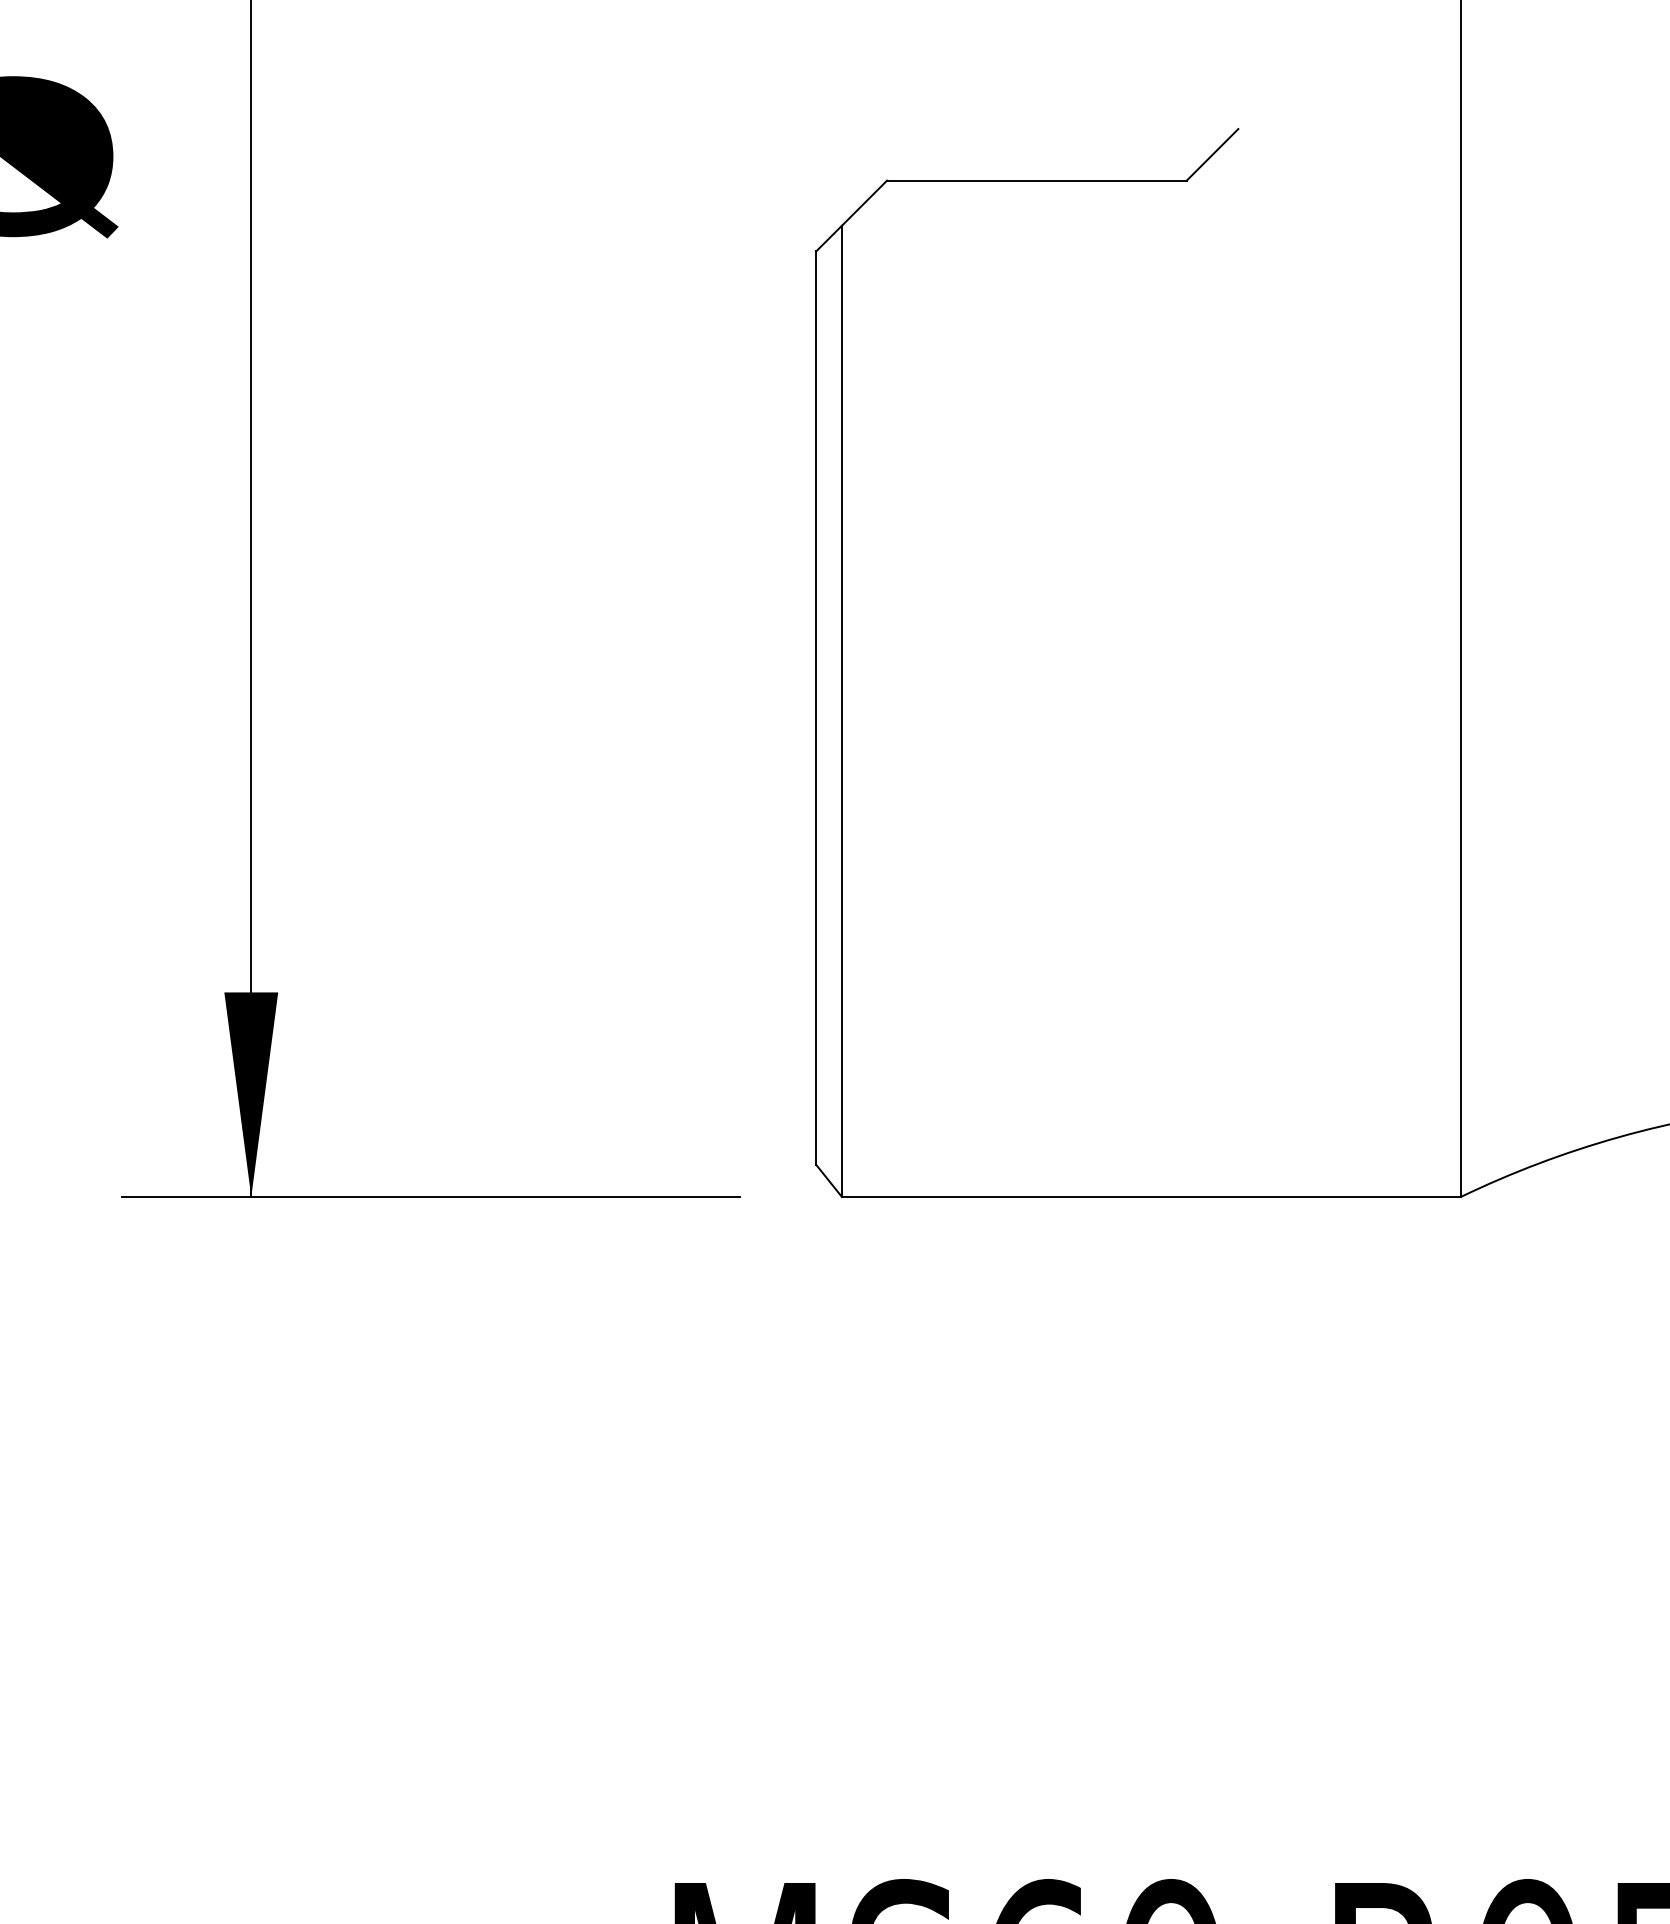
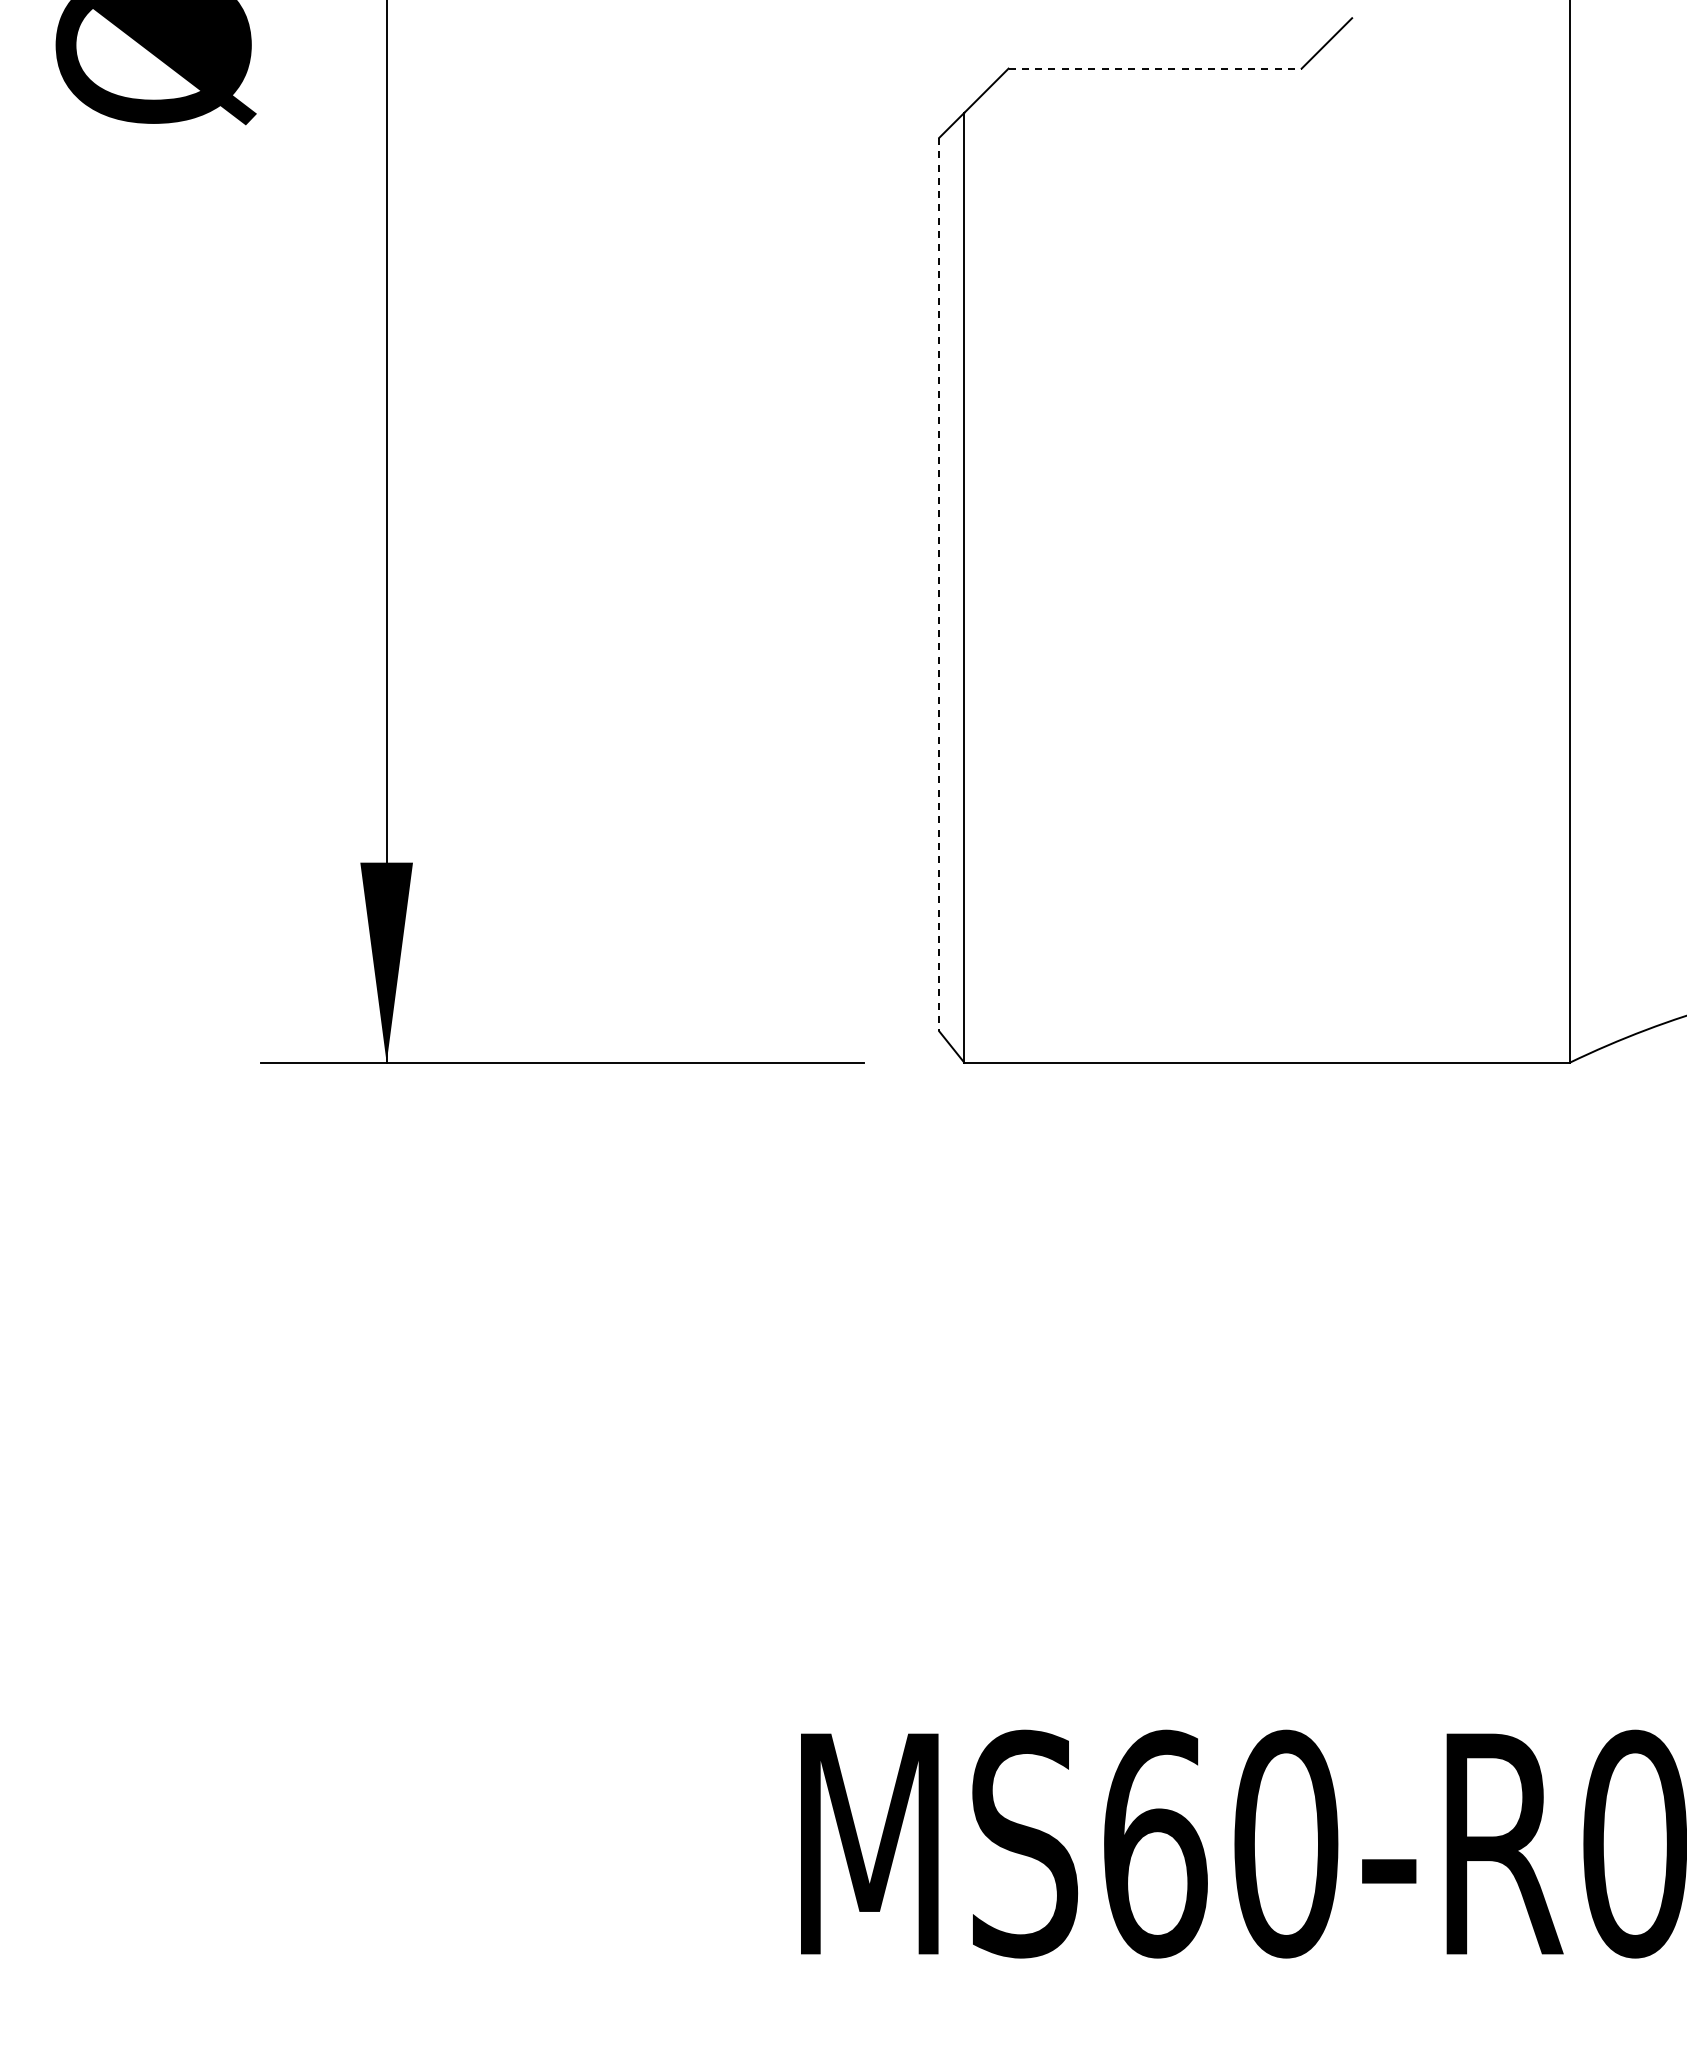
line: (1037, 180) -> (1155, 68), solid -> dashed
line: (816, 708) -> (939, 584), solid -> dashed

